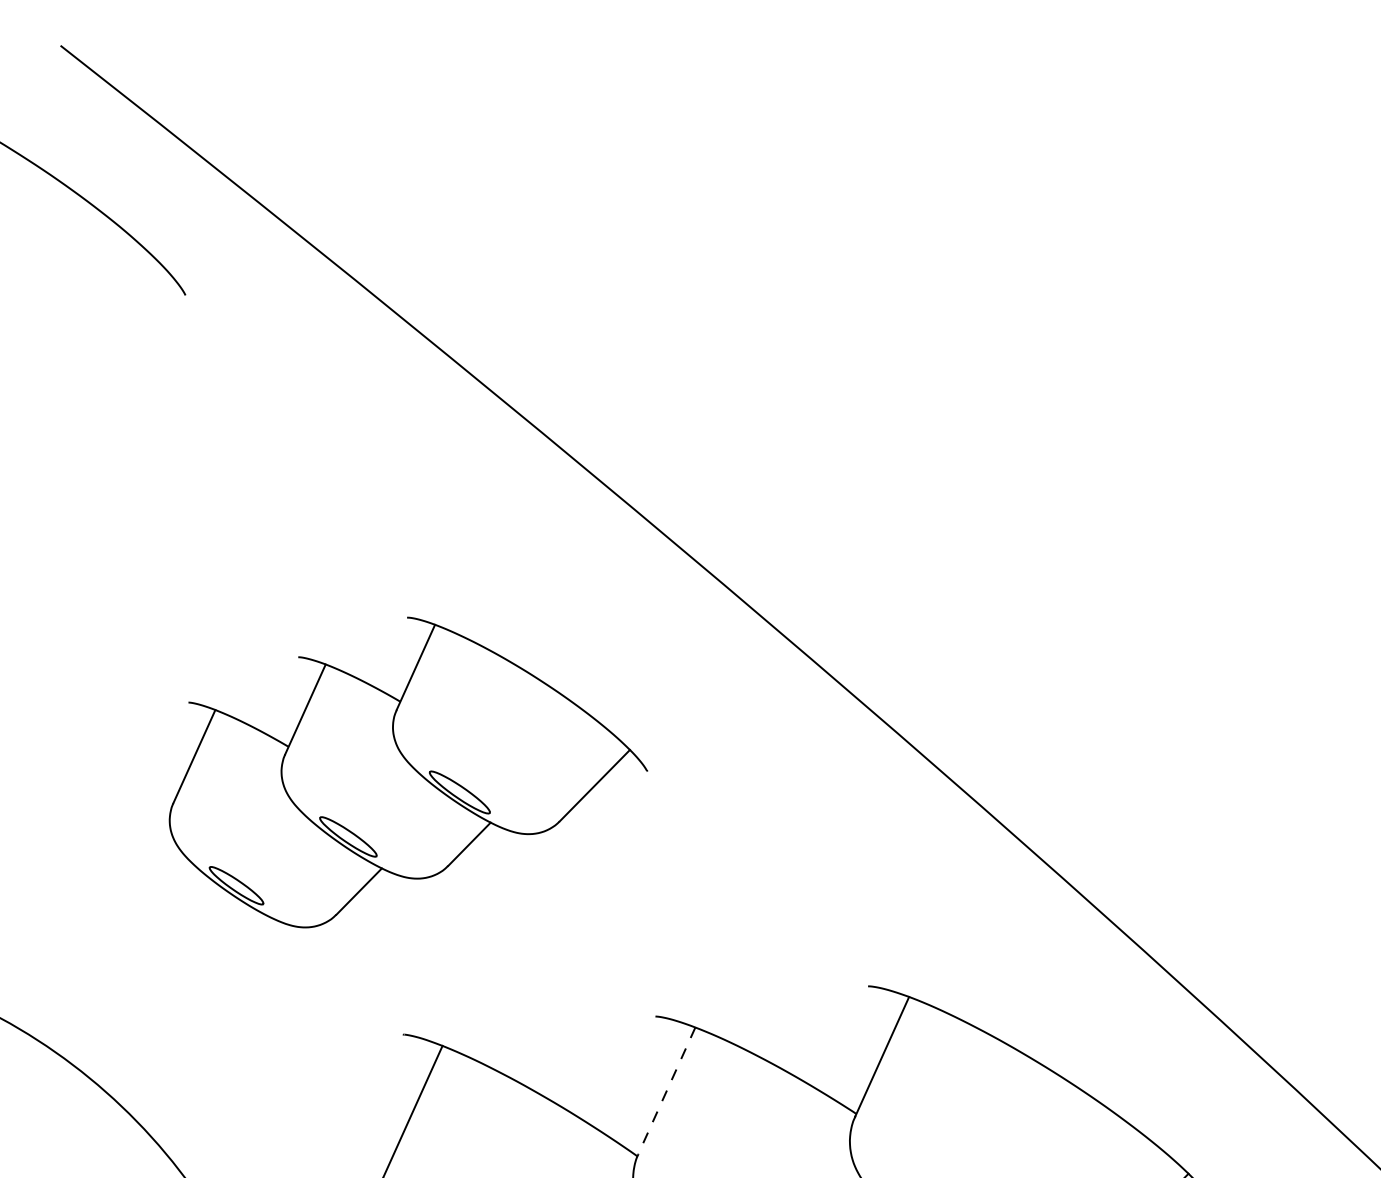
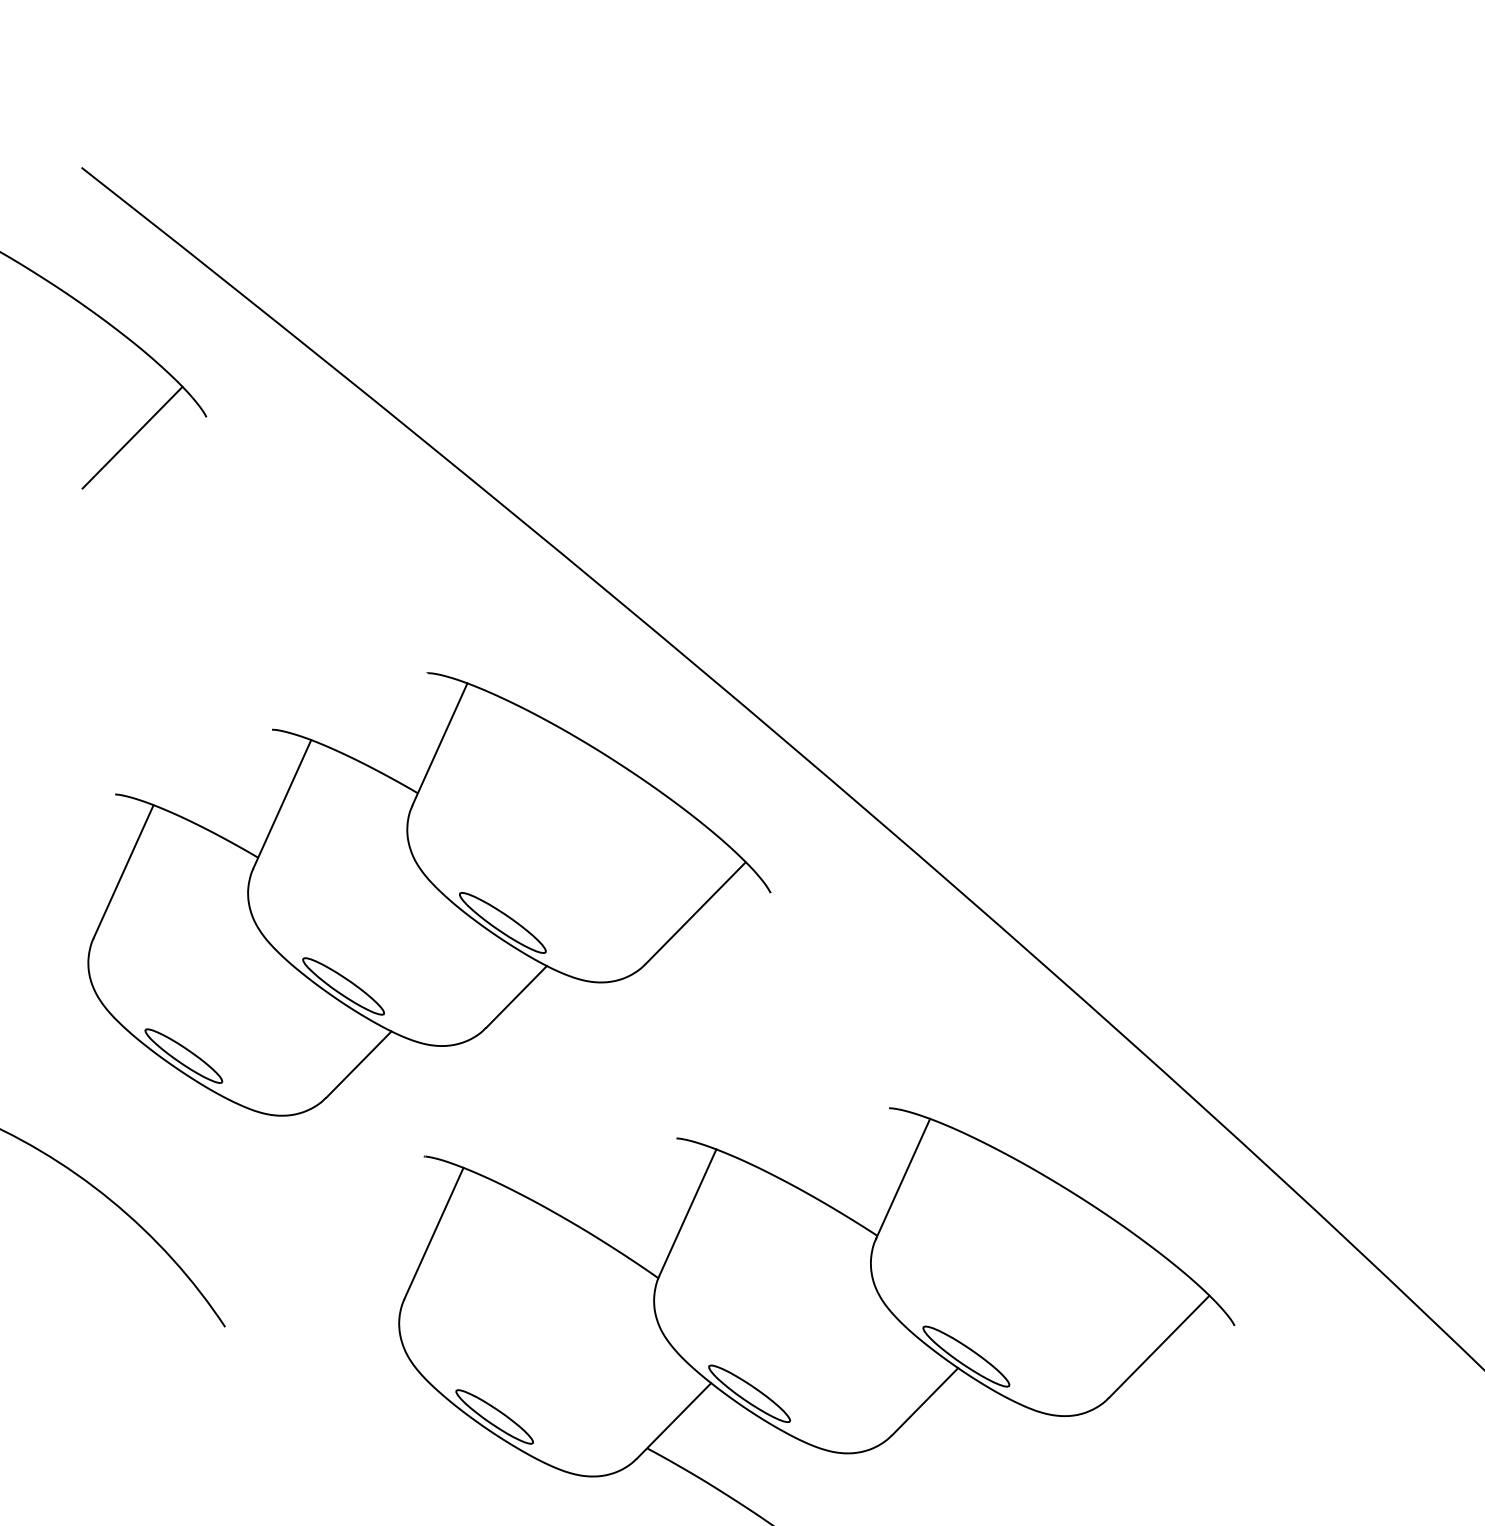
line: (111, 315) -> (132, 437), added
part: (408, 772) -> (429, 894), size x1.43
line: (666, 1091) -> (687, 1213), dashed -> solid

